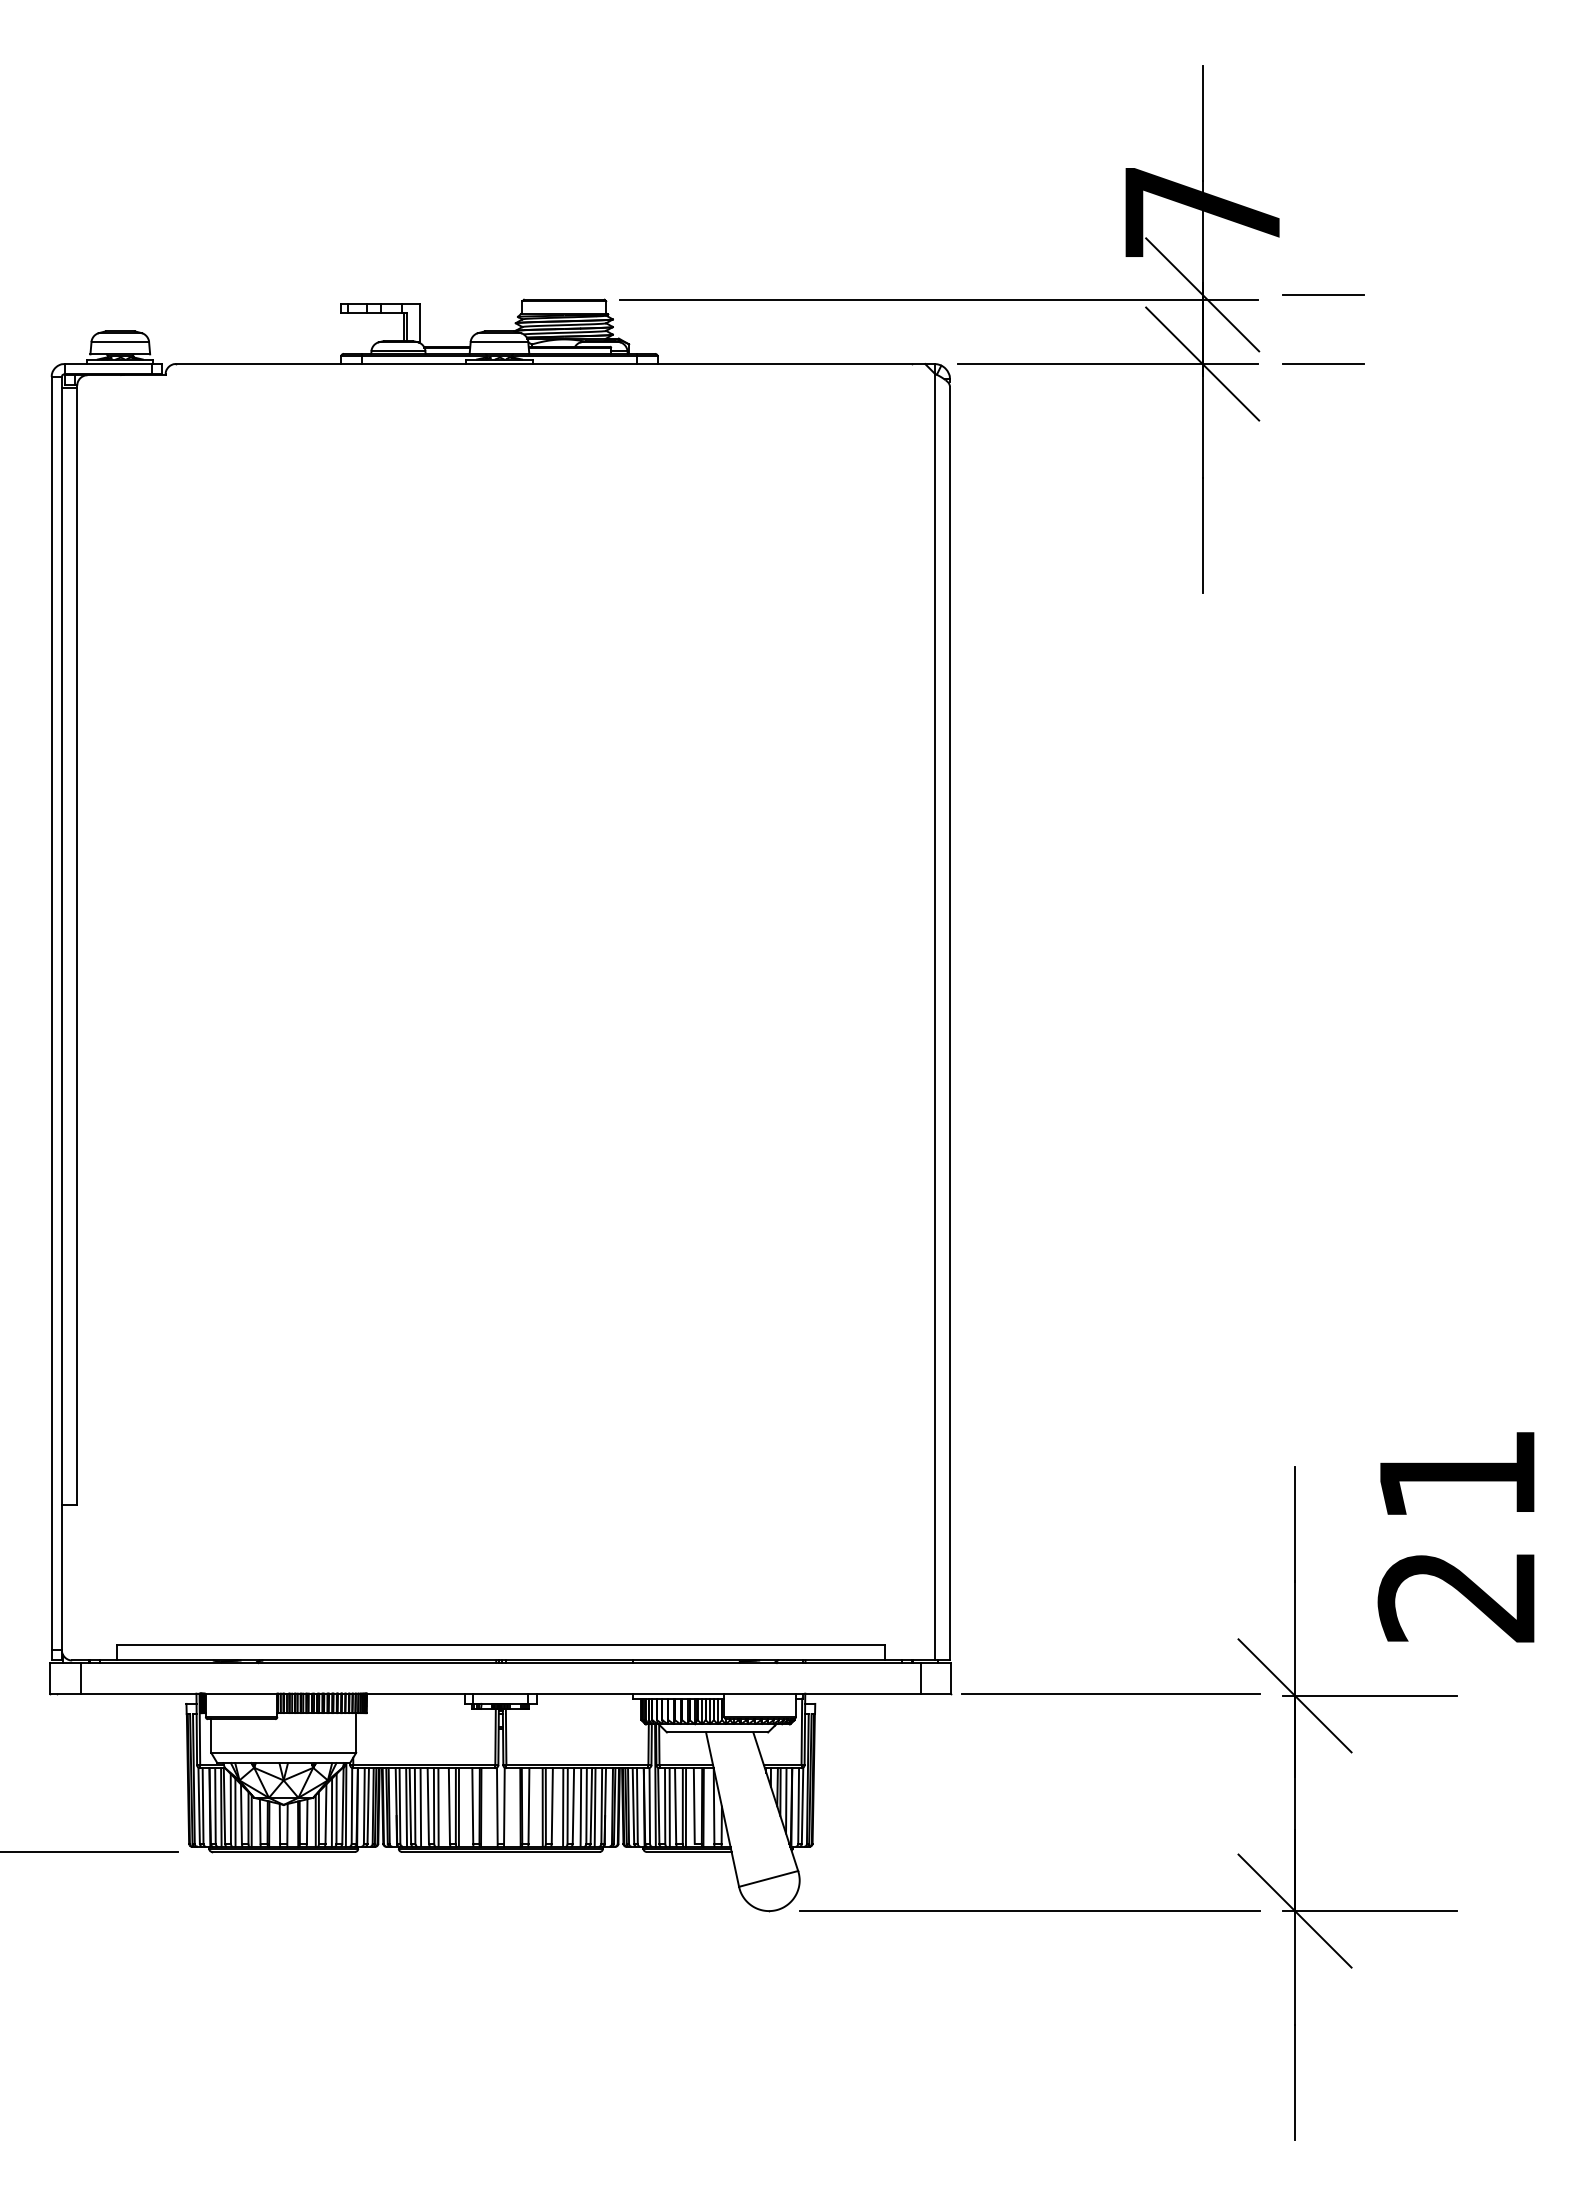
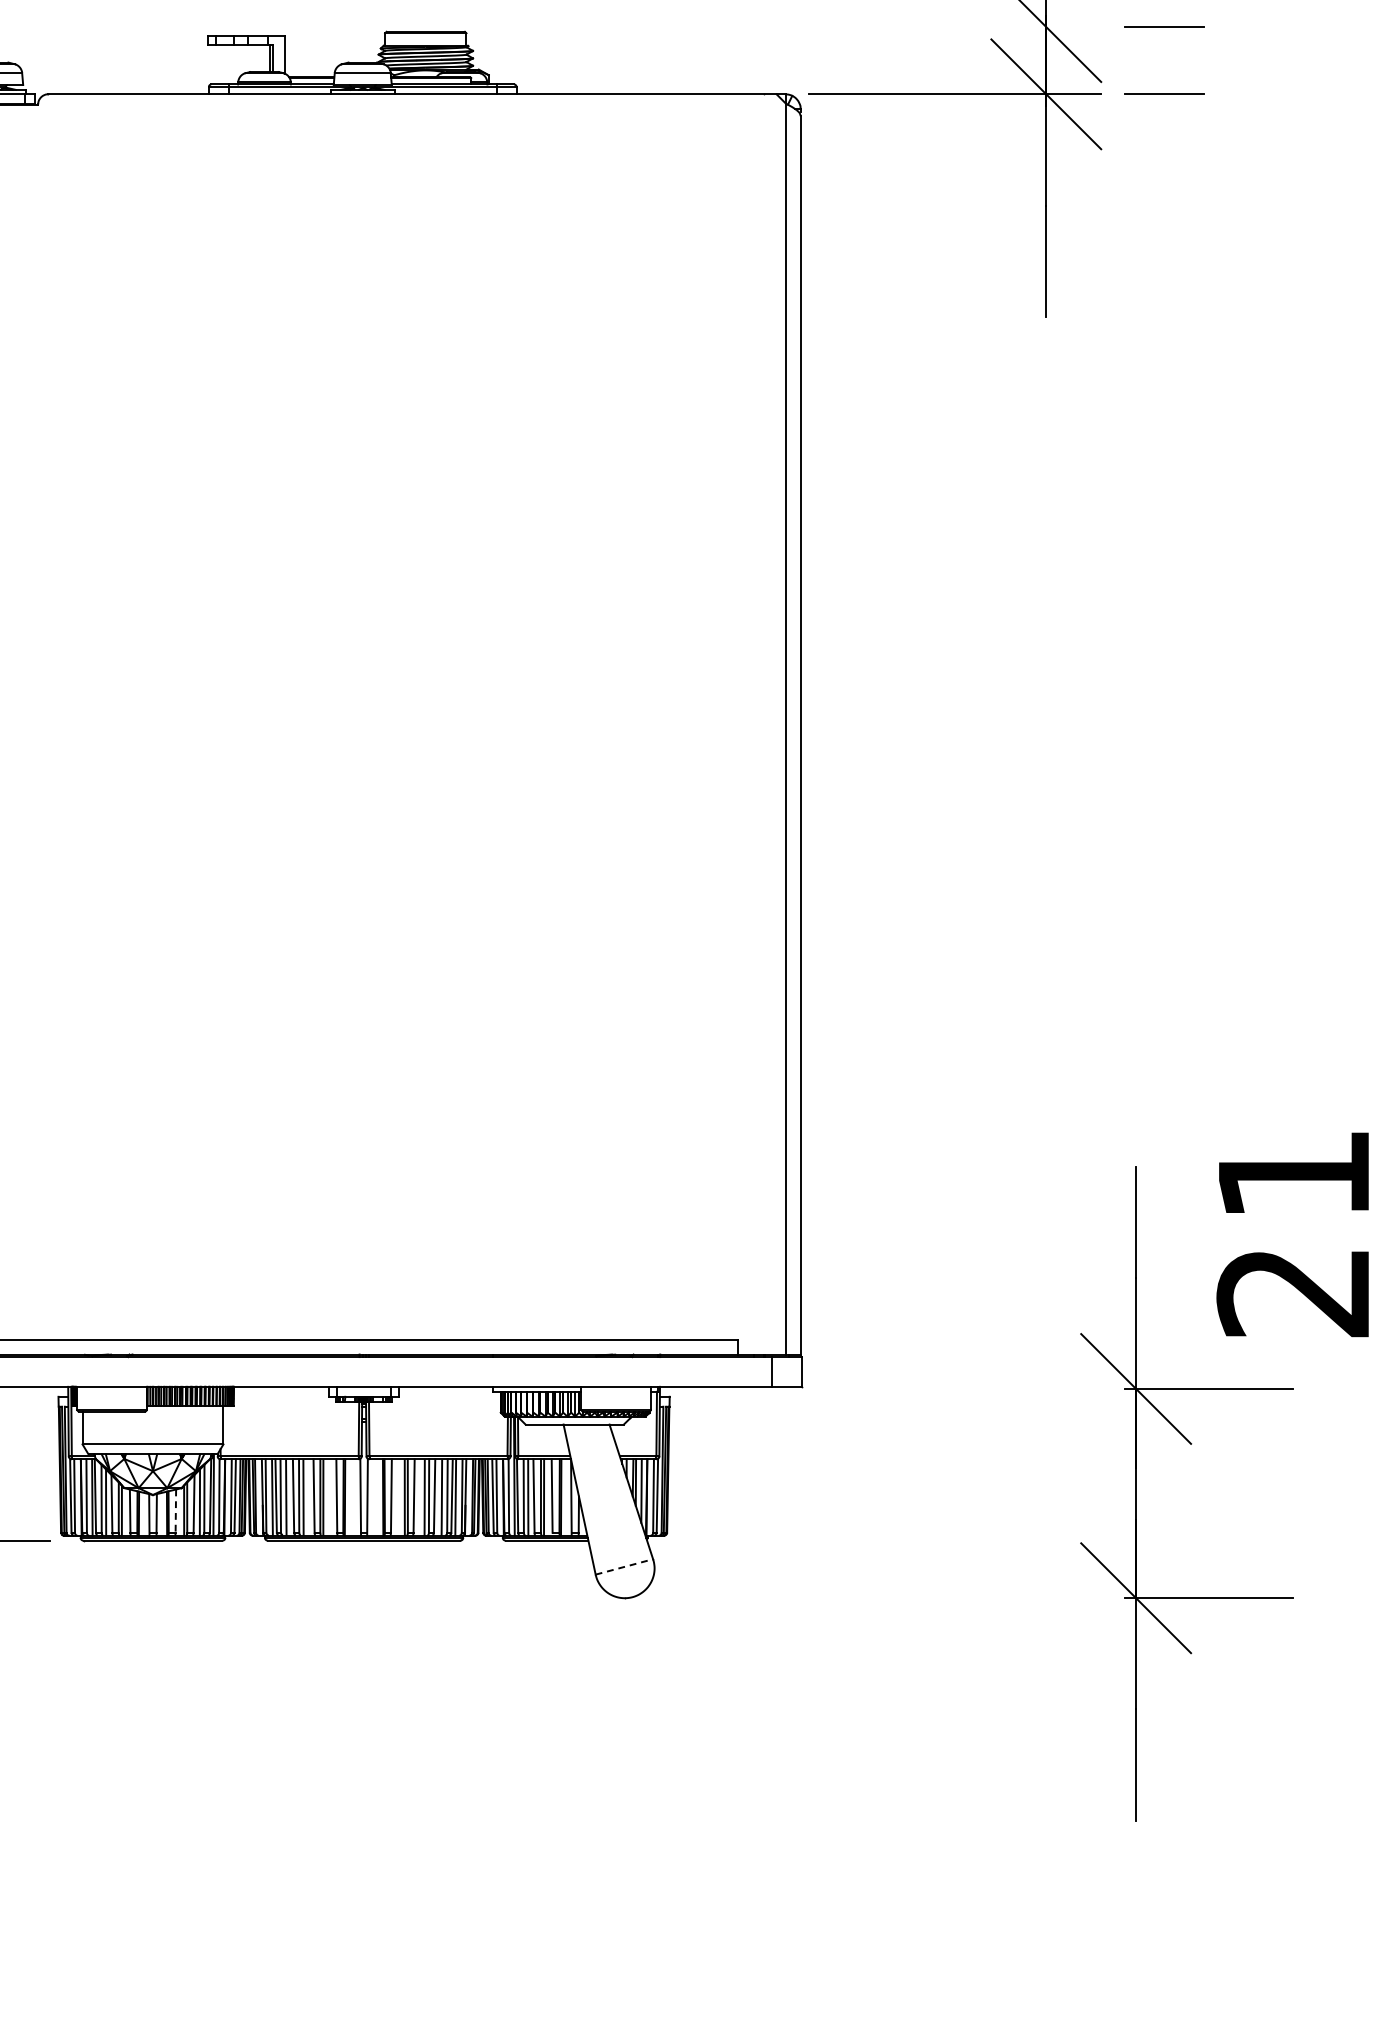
line: (939, 299) -> (790, 31), removed
line: (1110, 1693) -> (956, 1386), removed
line: (307, 1822) -> (176, 1512), solid -> dashed
line: (768, 1878) -> (624, 1566), solid -> dashed
line: (1029, 1910) -> (877, 1597), removed

